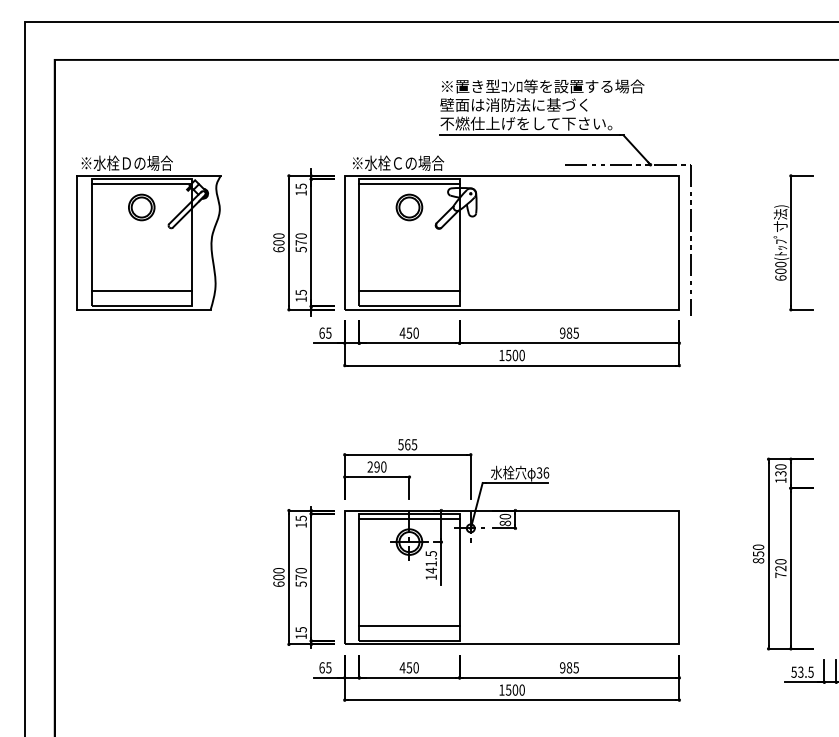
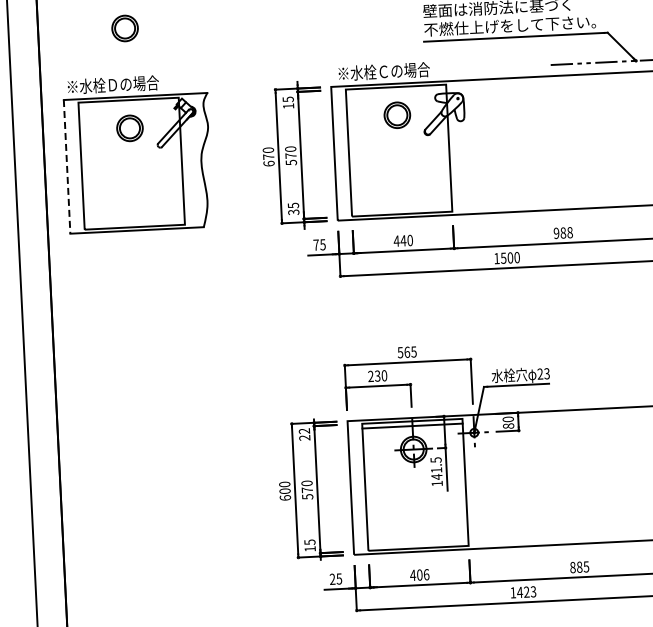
part: (141, 107) -> (124, 28), added
line: (141, 184) -> (128, 105), removed
line: (409, 184) -> (396, 92), removed
line: (77, 242) -> (67, 166), solid -> dashed
text: (278, 242) -> (268, 156), 600 -> 670
line: (141, 290) -> (133, 211), removed
line: (409, 290) -> (401, 198), removed
text: (300, 299) -> (293, 212), 15 -> 35
text: (321, 332) -> (315, 244), 65 -> 75
text: (409, 332) -> (403, 240), 450 -> 440
text: (575, 332) -> (569, 232), 985 -> 988
text: (376, 466) -> (377, 375), 290 -> 230
text: (542, 472) -> (543, 373), 36 -> 23
text: (300, 521) -> (303, 434), 15 -> 22
line: (409, 625) -> (417, 532), removed
text: (321, 667) -> (331, 579), 65 -> 25
text: (412, 667) -> (422, 574), 450 -> 406
text: (562, 667) -> (572, 567), 985 -> 885
text: (514, 689) -> (525, 591), 1500 -> 1423

